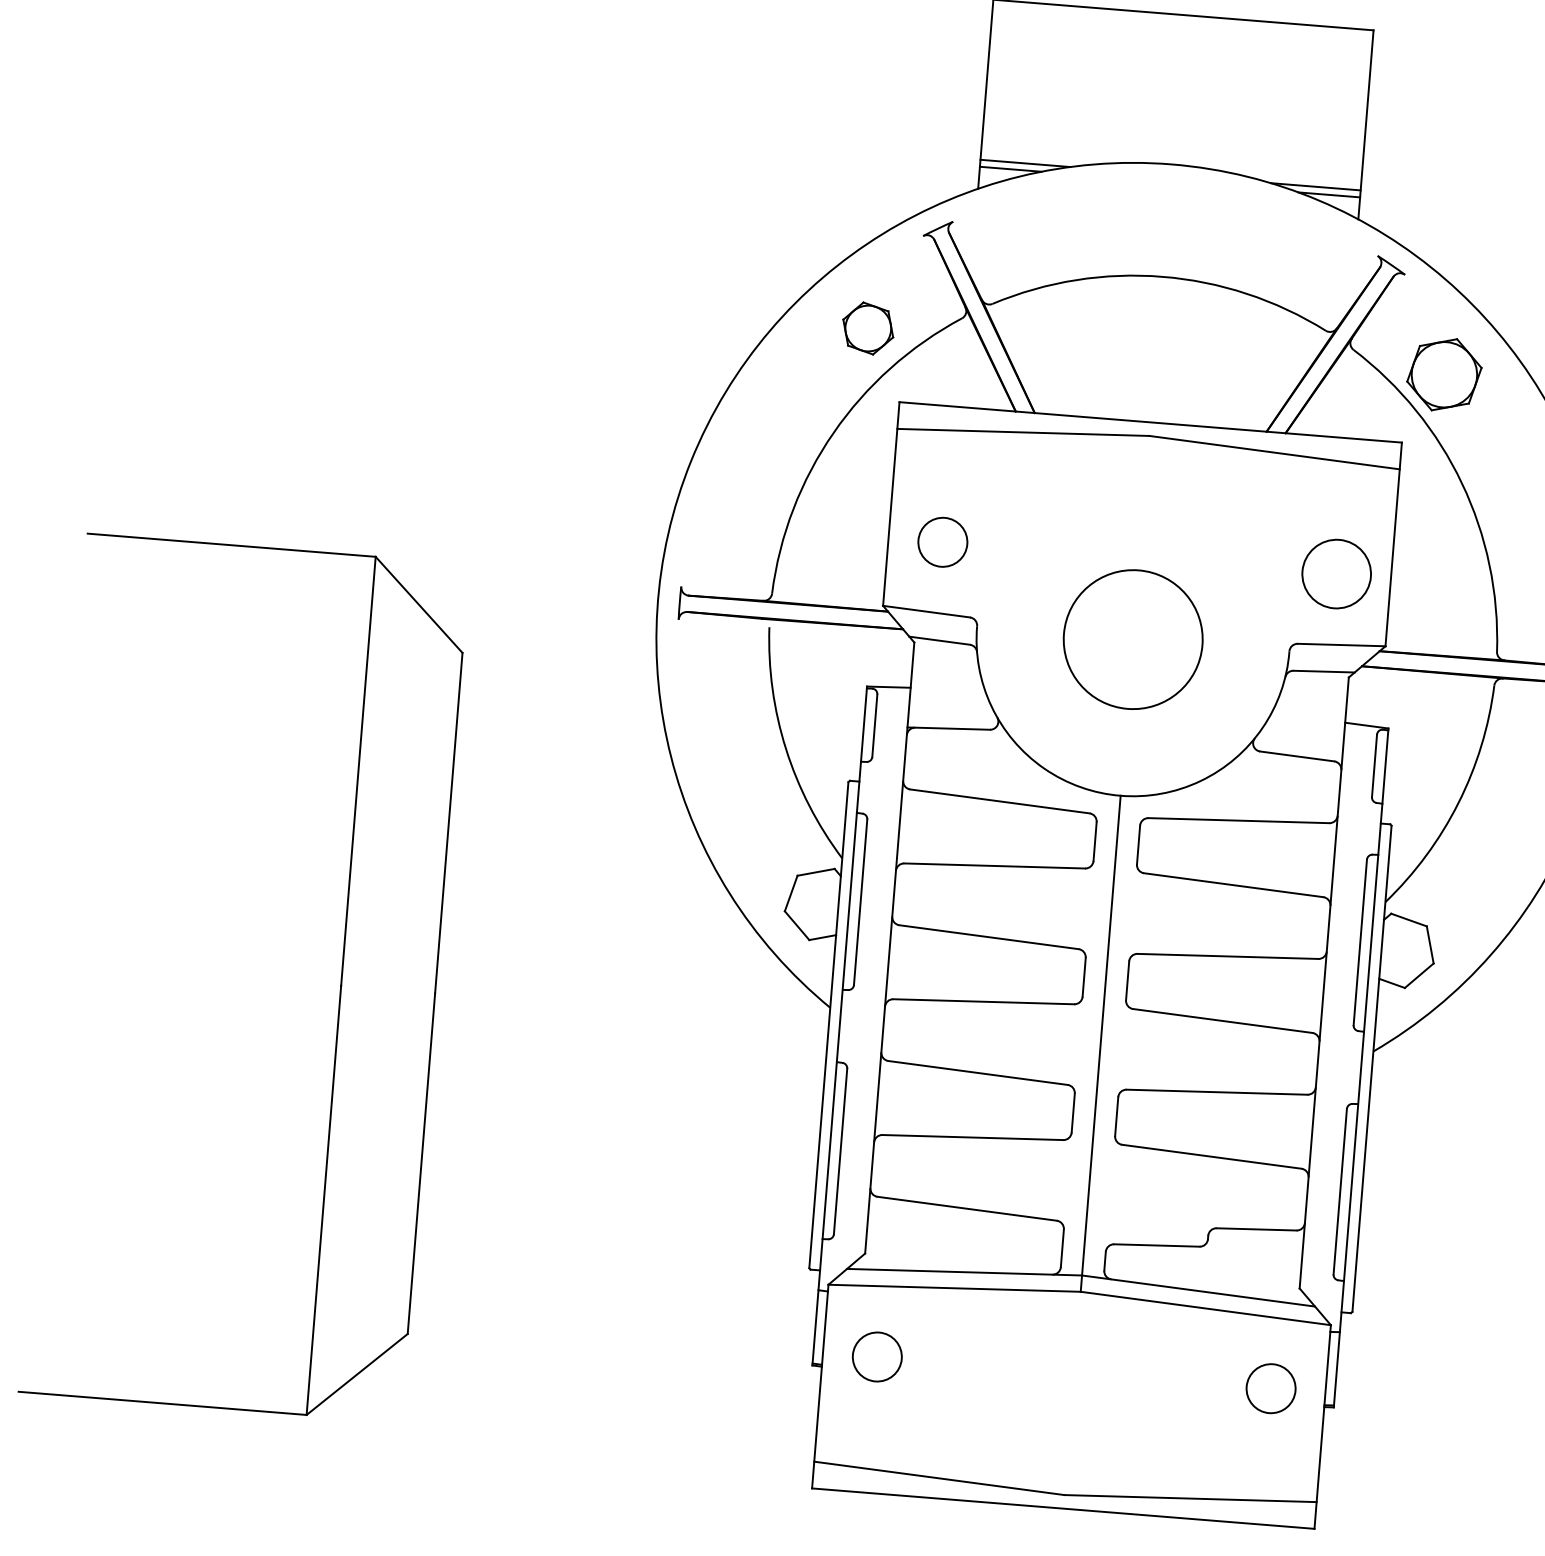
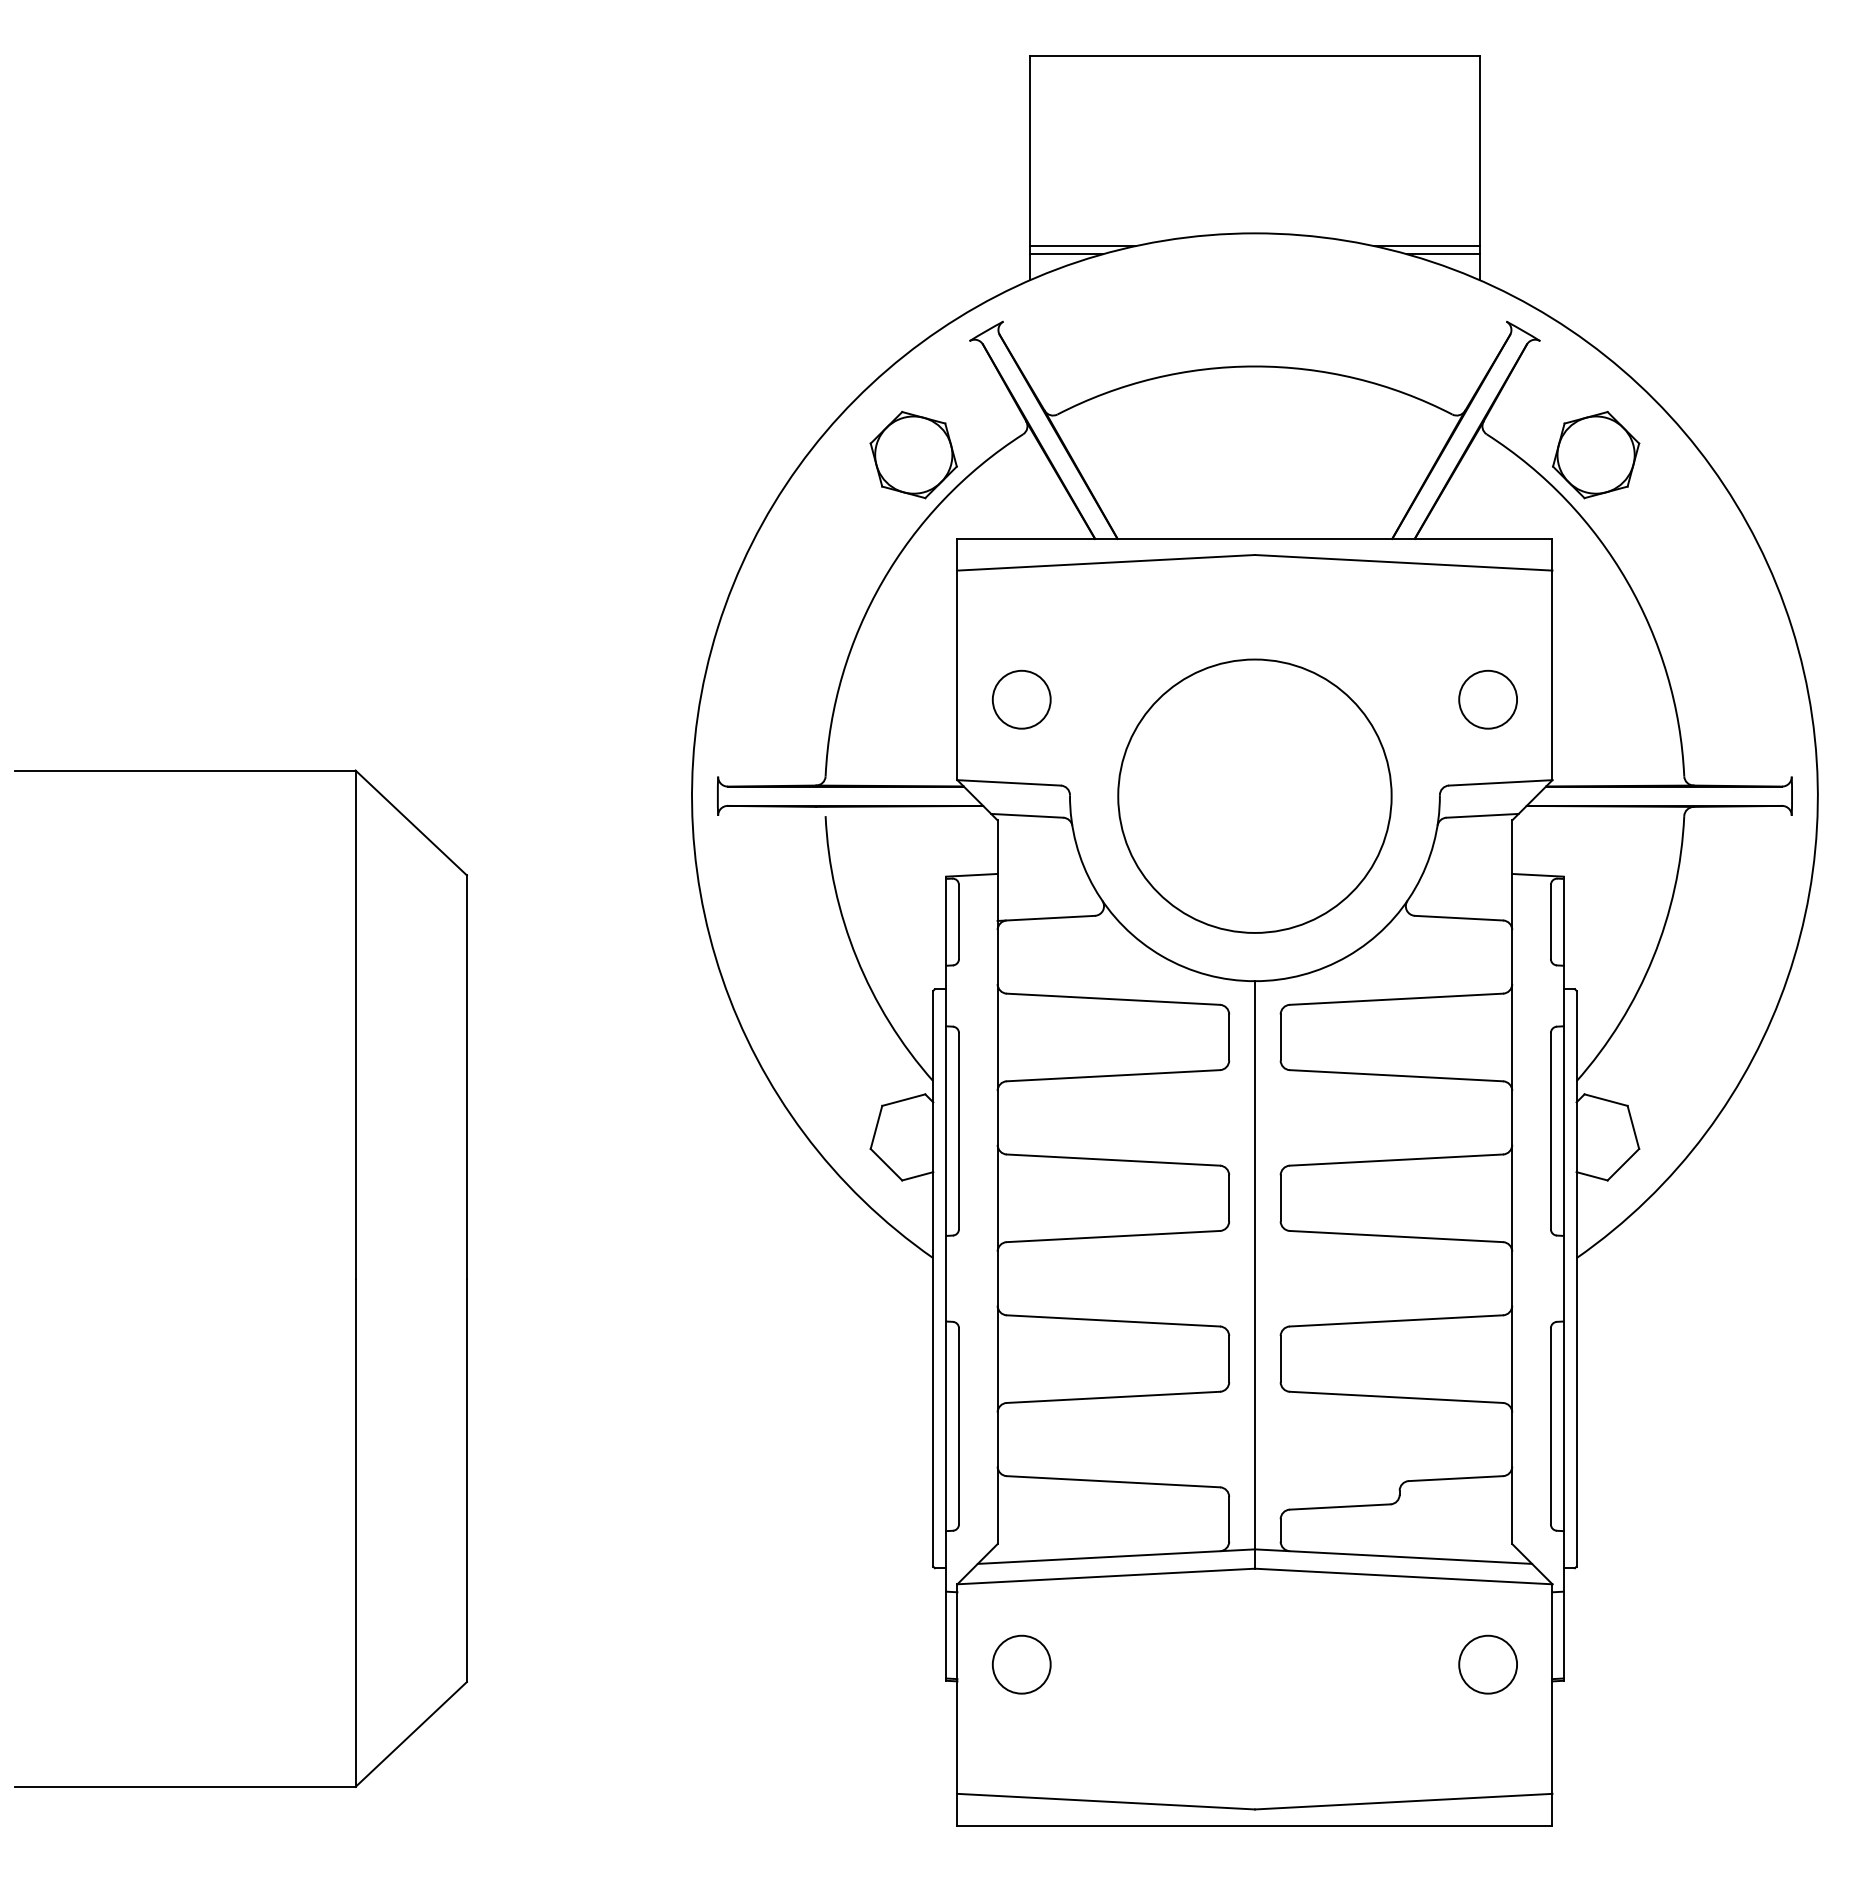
part: (868, 328) -> (913, 455), size x1.43
circle: (1336, 573) -> (1487, 699), size x0.71
circle: (1132, 638) -> (1254, 795), size x1.67

